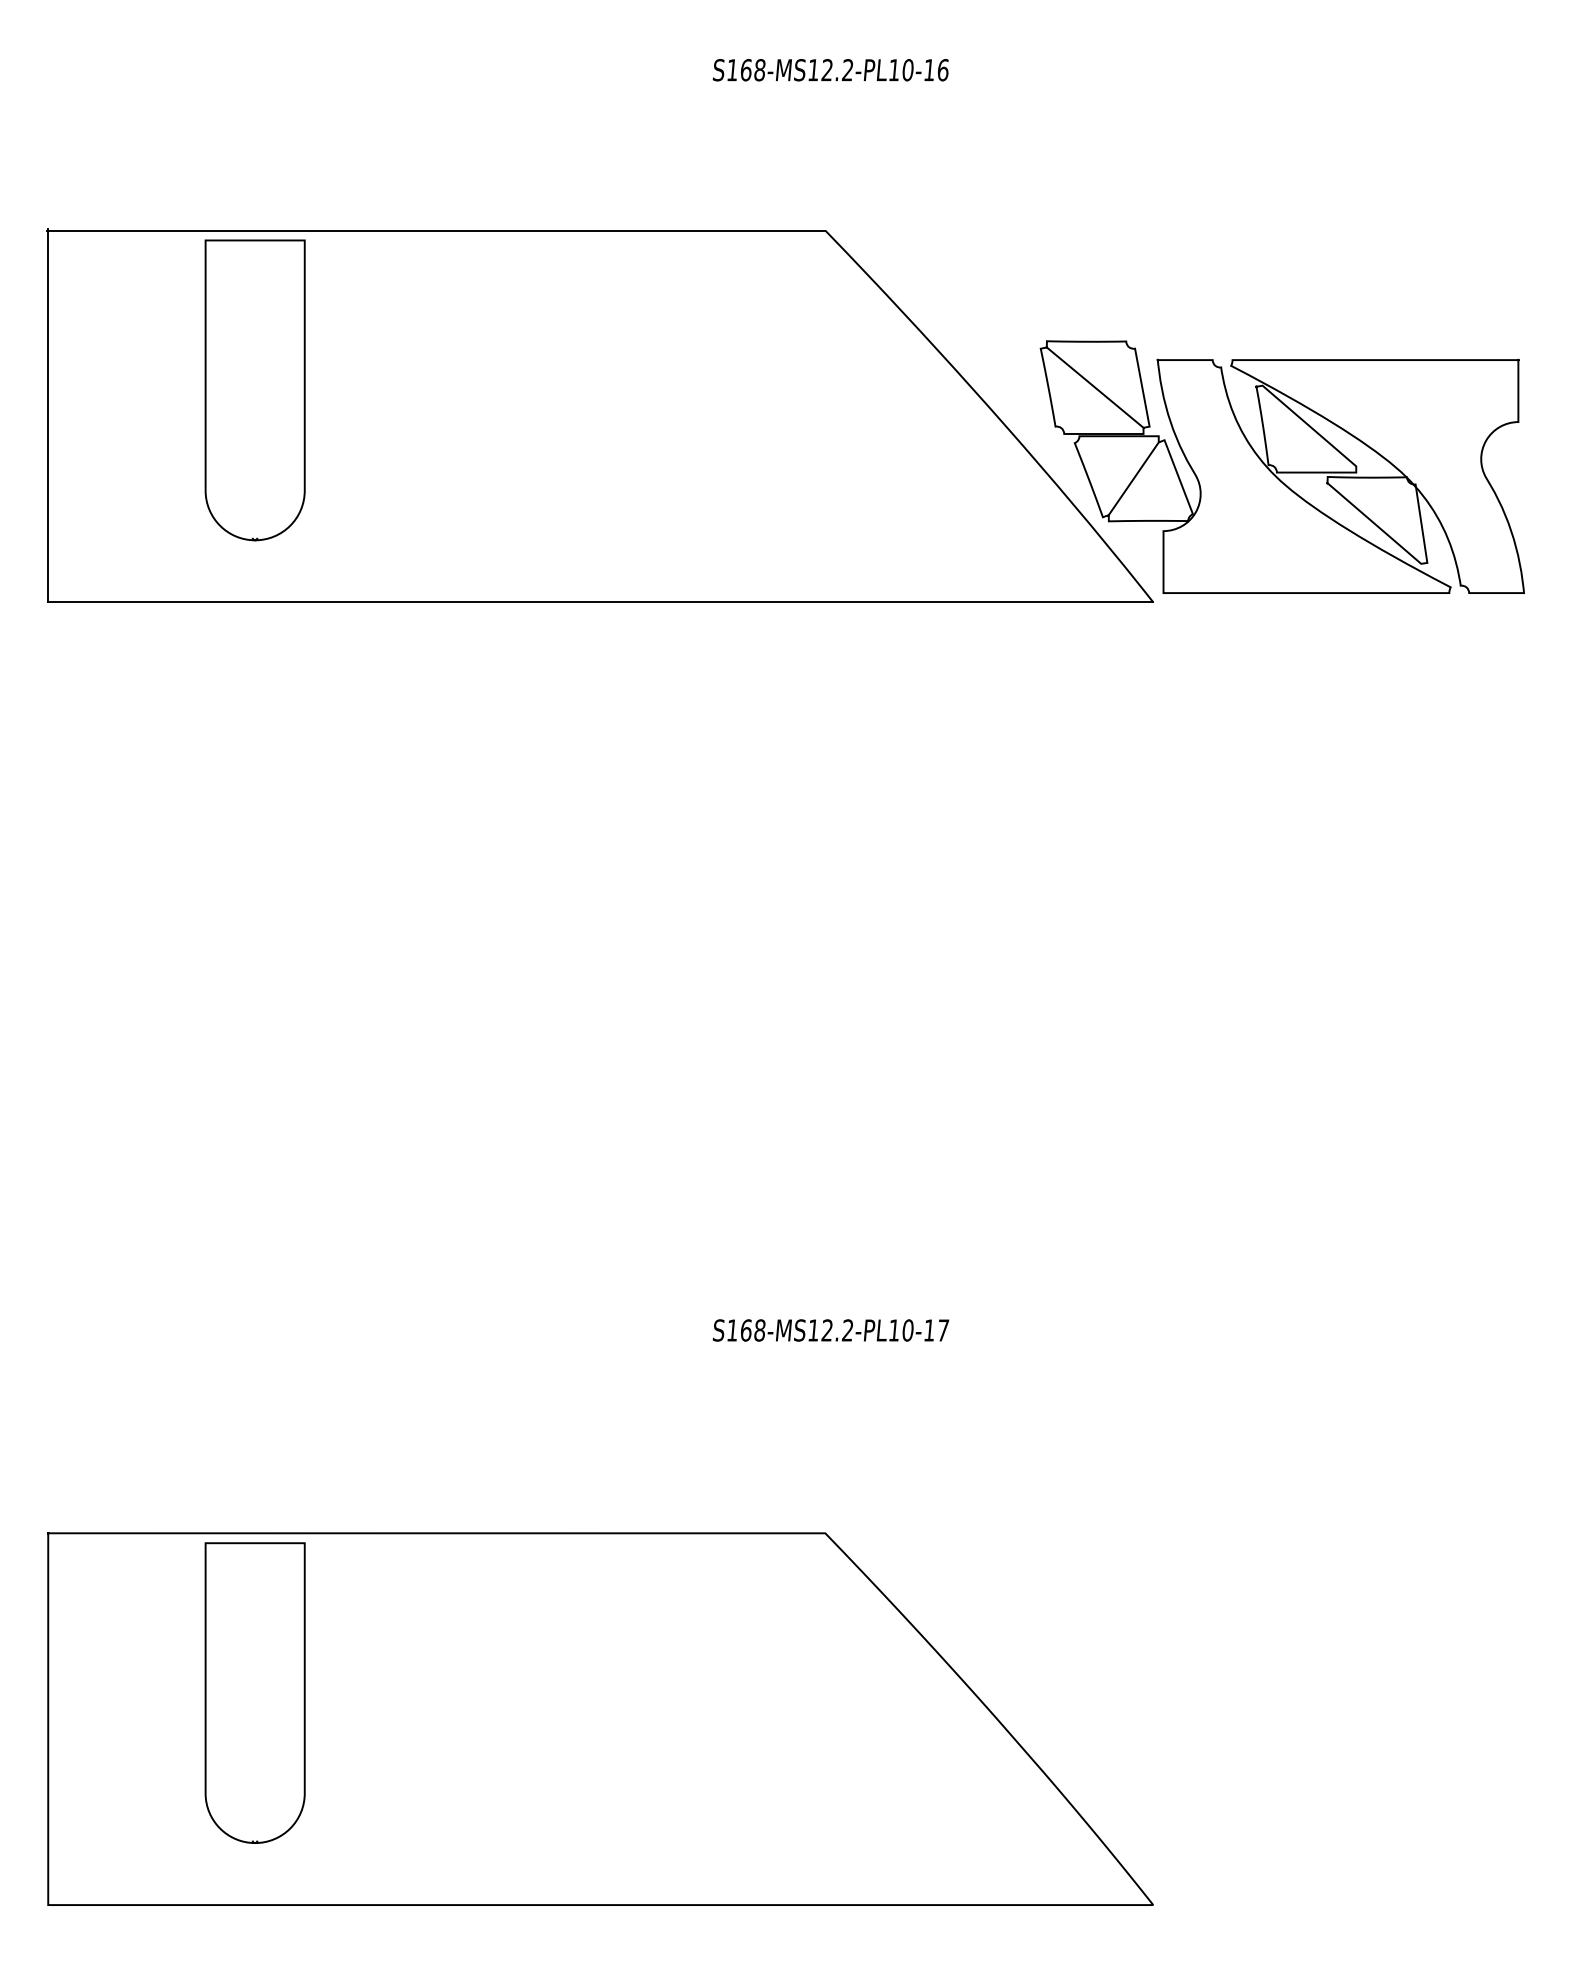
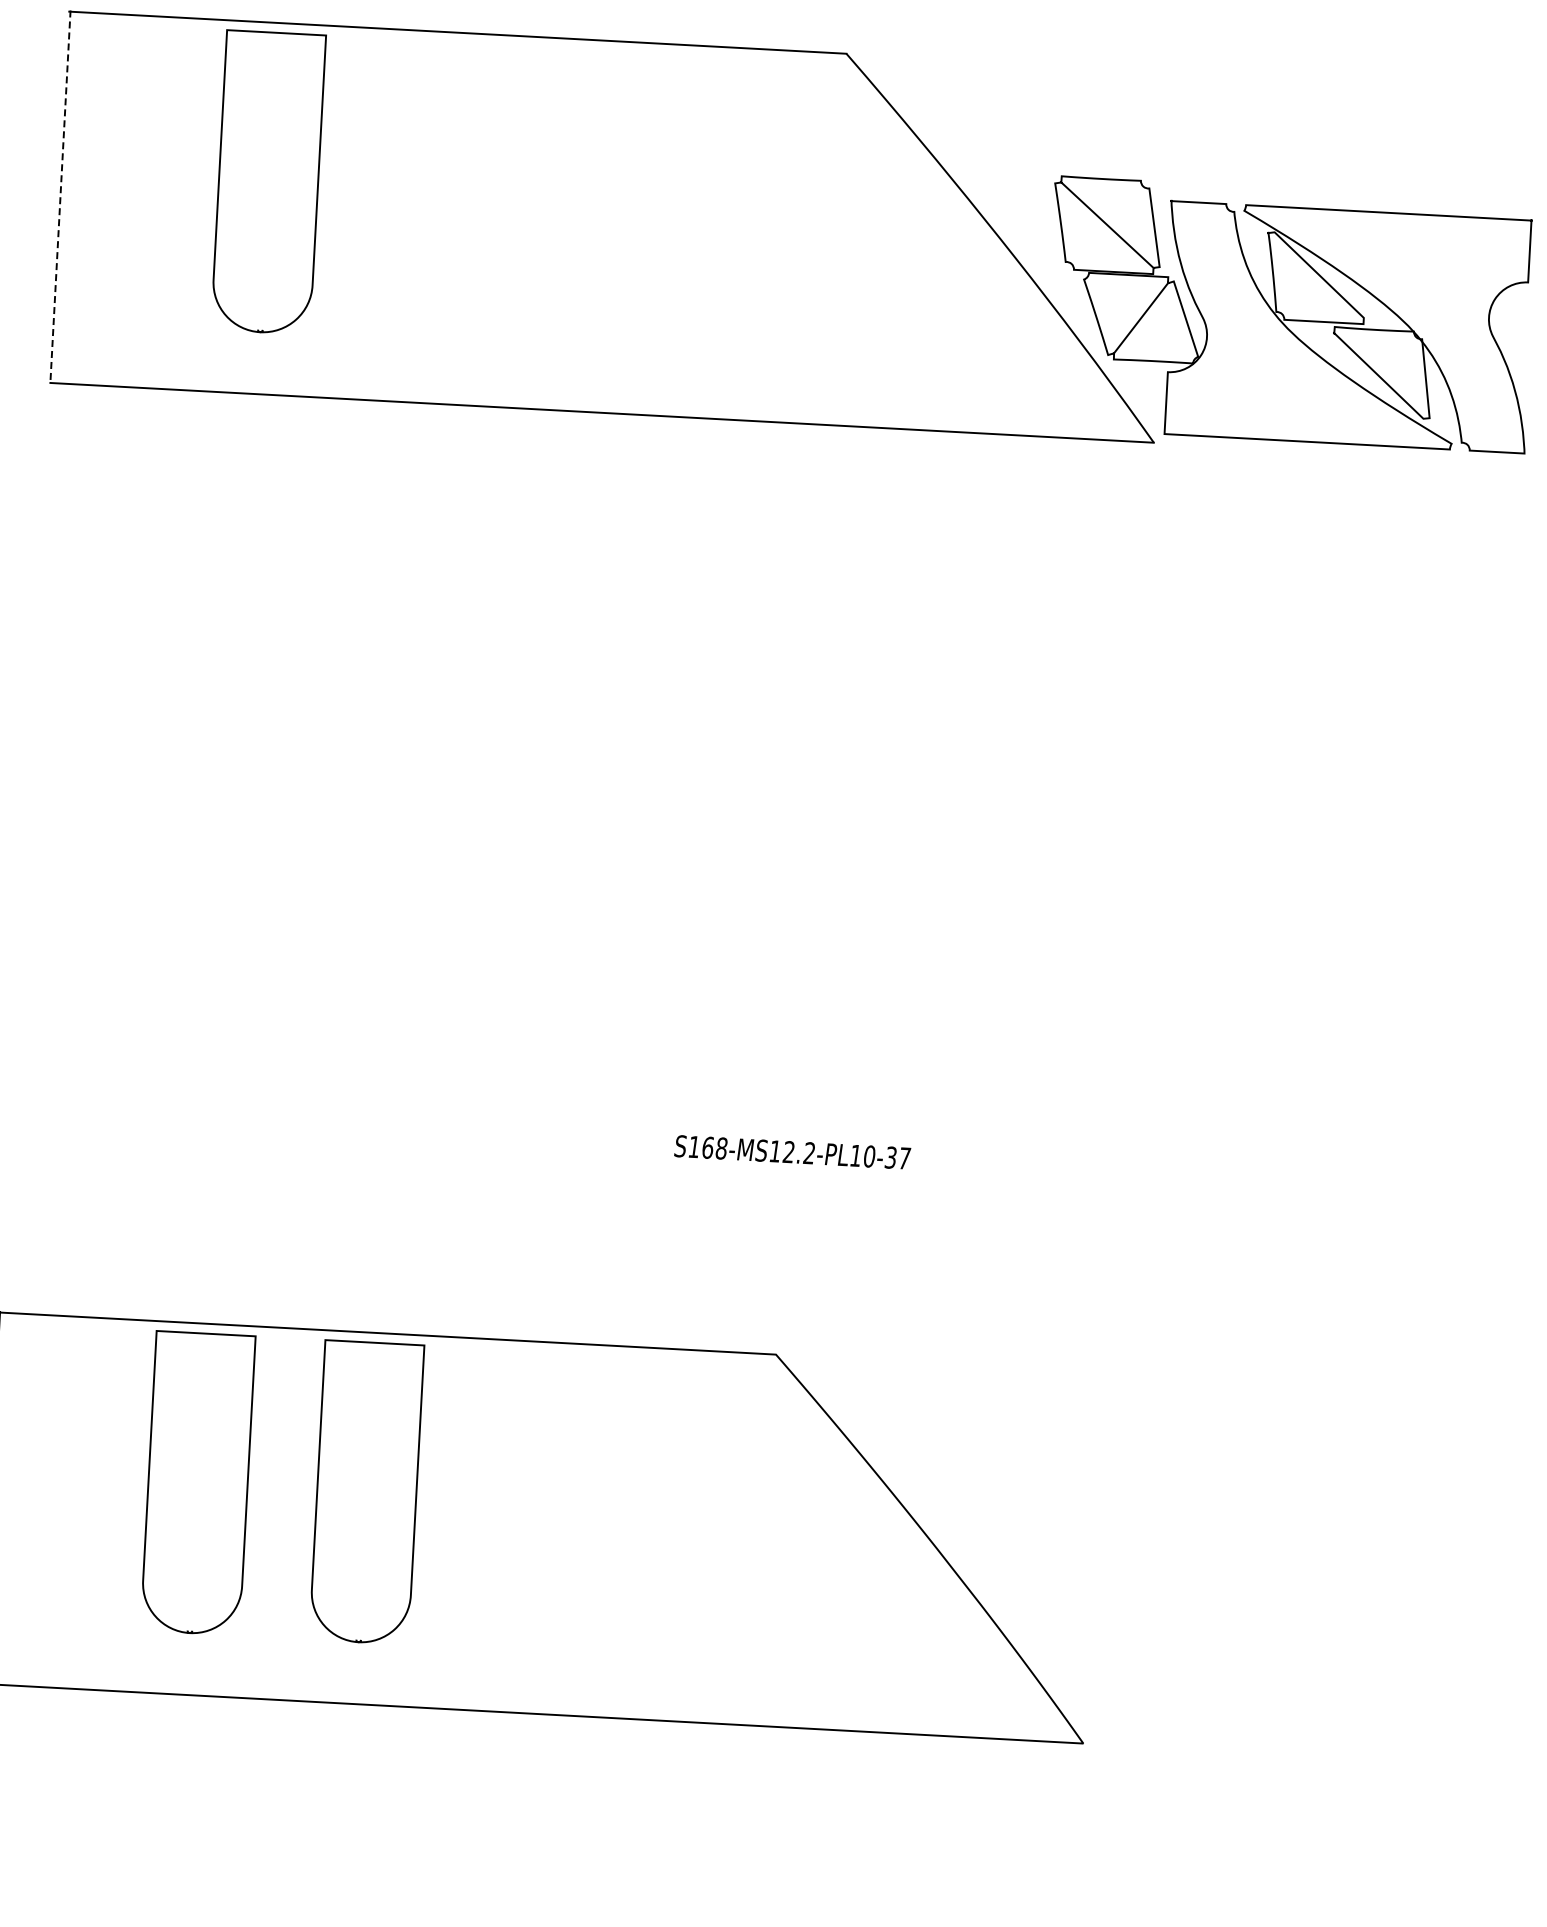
line: (48, 415) -> (60, 196), solid -> dashed
text: (928, 1330) -> (889, 1157), S168-MS12.2-PL10-17 -> S168-MS12.2-PL10-37
curve: (375, 1692) -> (318, 1489), added

